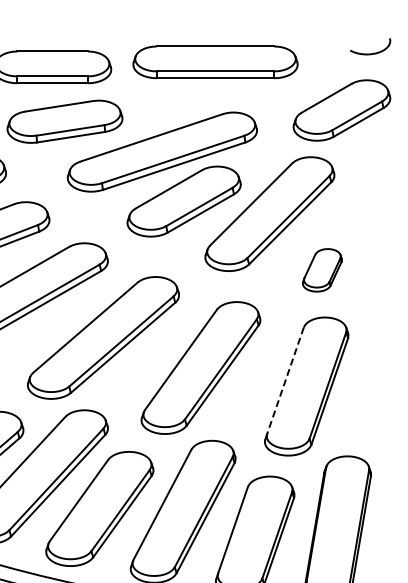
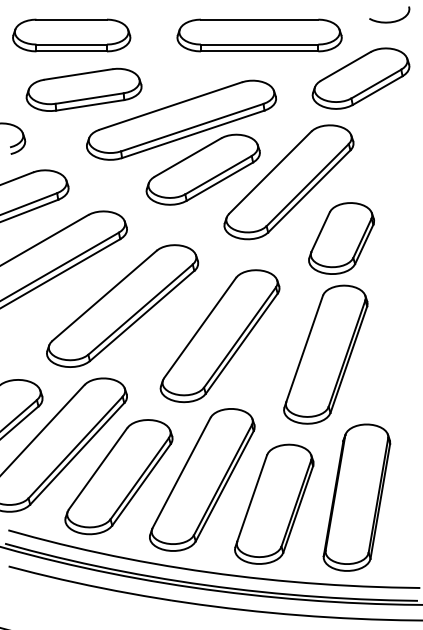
part: (215, 62) -> (259, 35), moved
part: (322, 270) -> (341, 238), size x1.67
line: (285, 381) -> (304, 349), dashed -> solid

